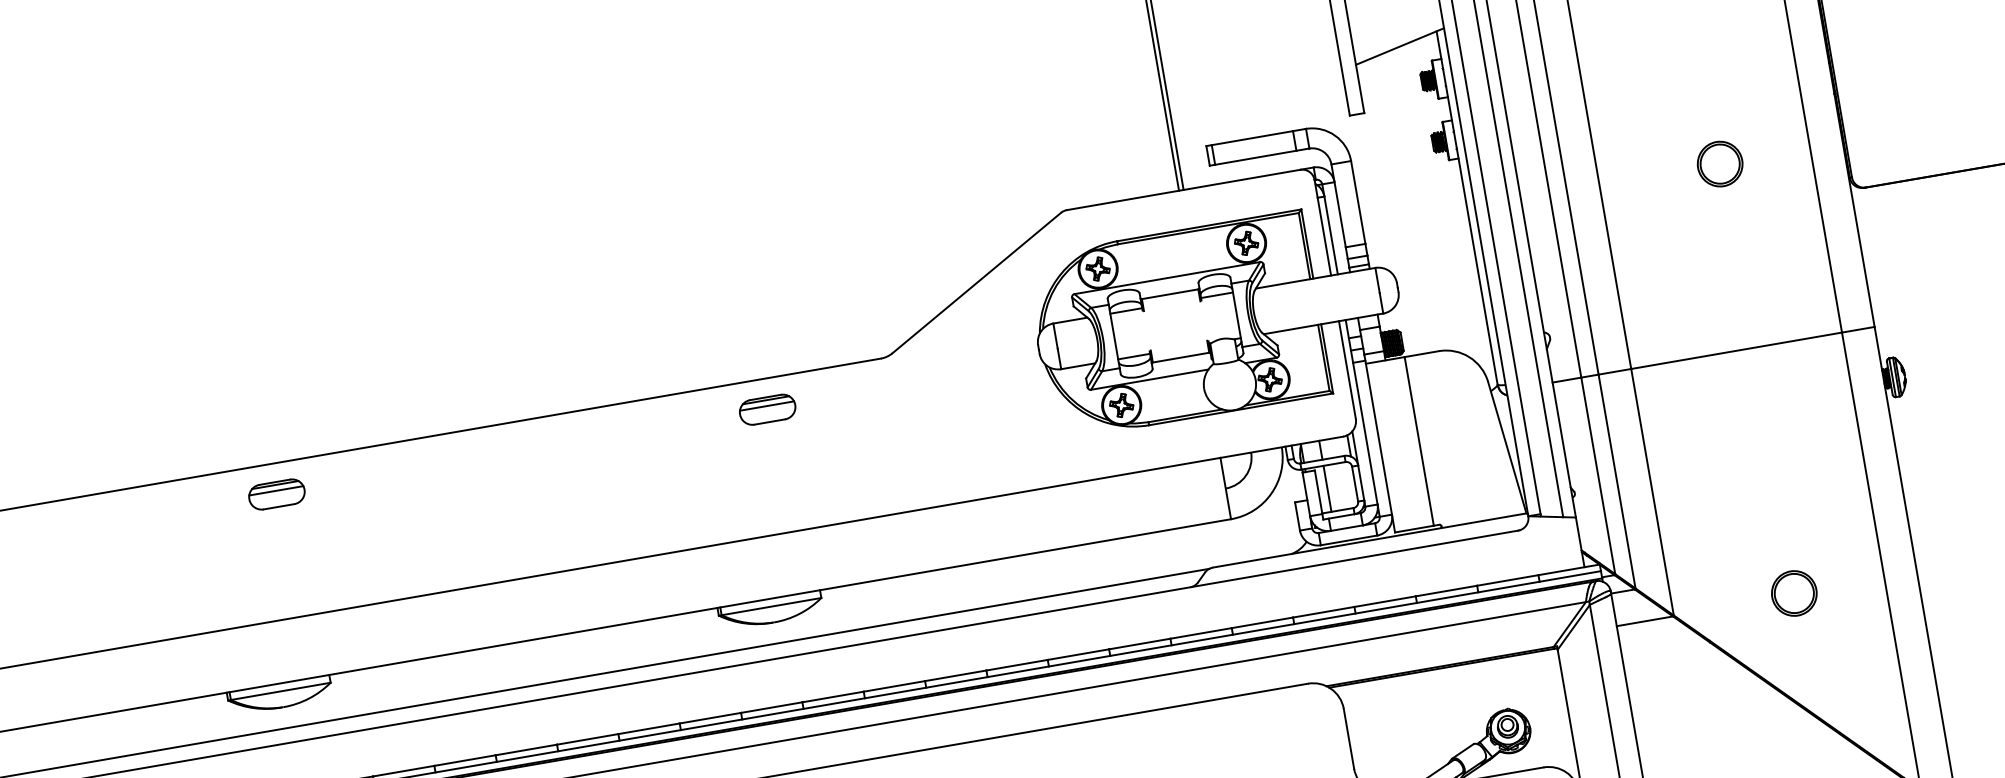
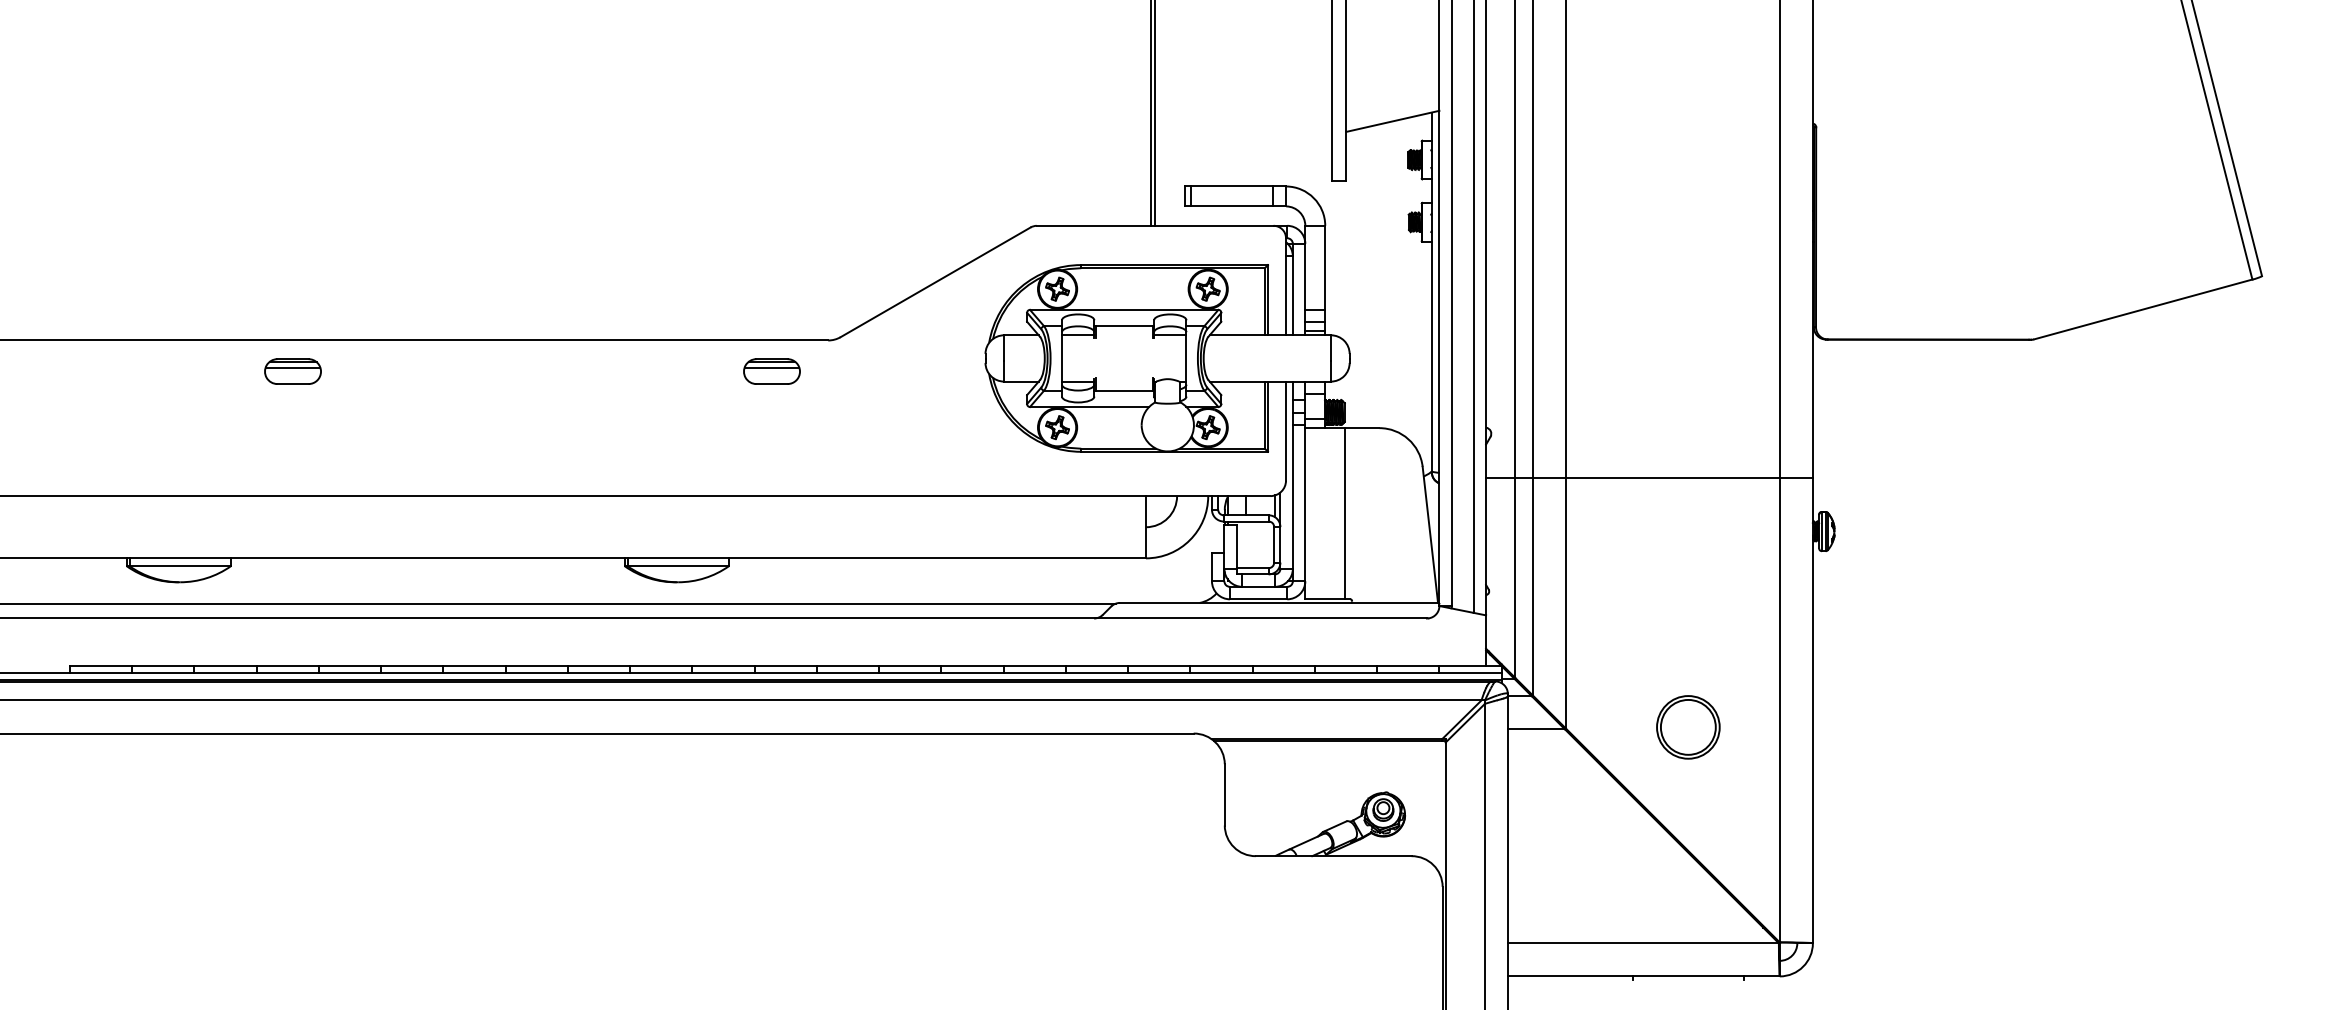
part: (1720, 163) -> (1688, 291), removed
part: (767, 409) -> (771, 371), moved
line: (1327, 488) -> (1246, 544), removed
part: (276, 494) -> (292, 371), moved
part: (1794, 593) -> (1688, 727), size x1.4

